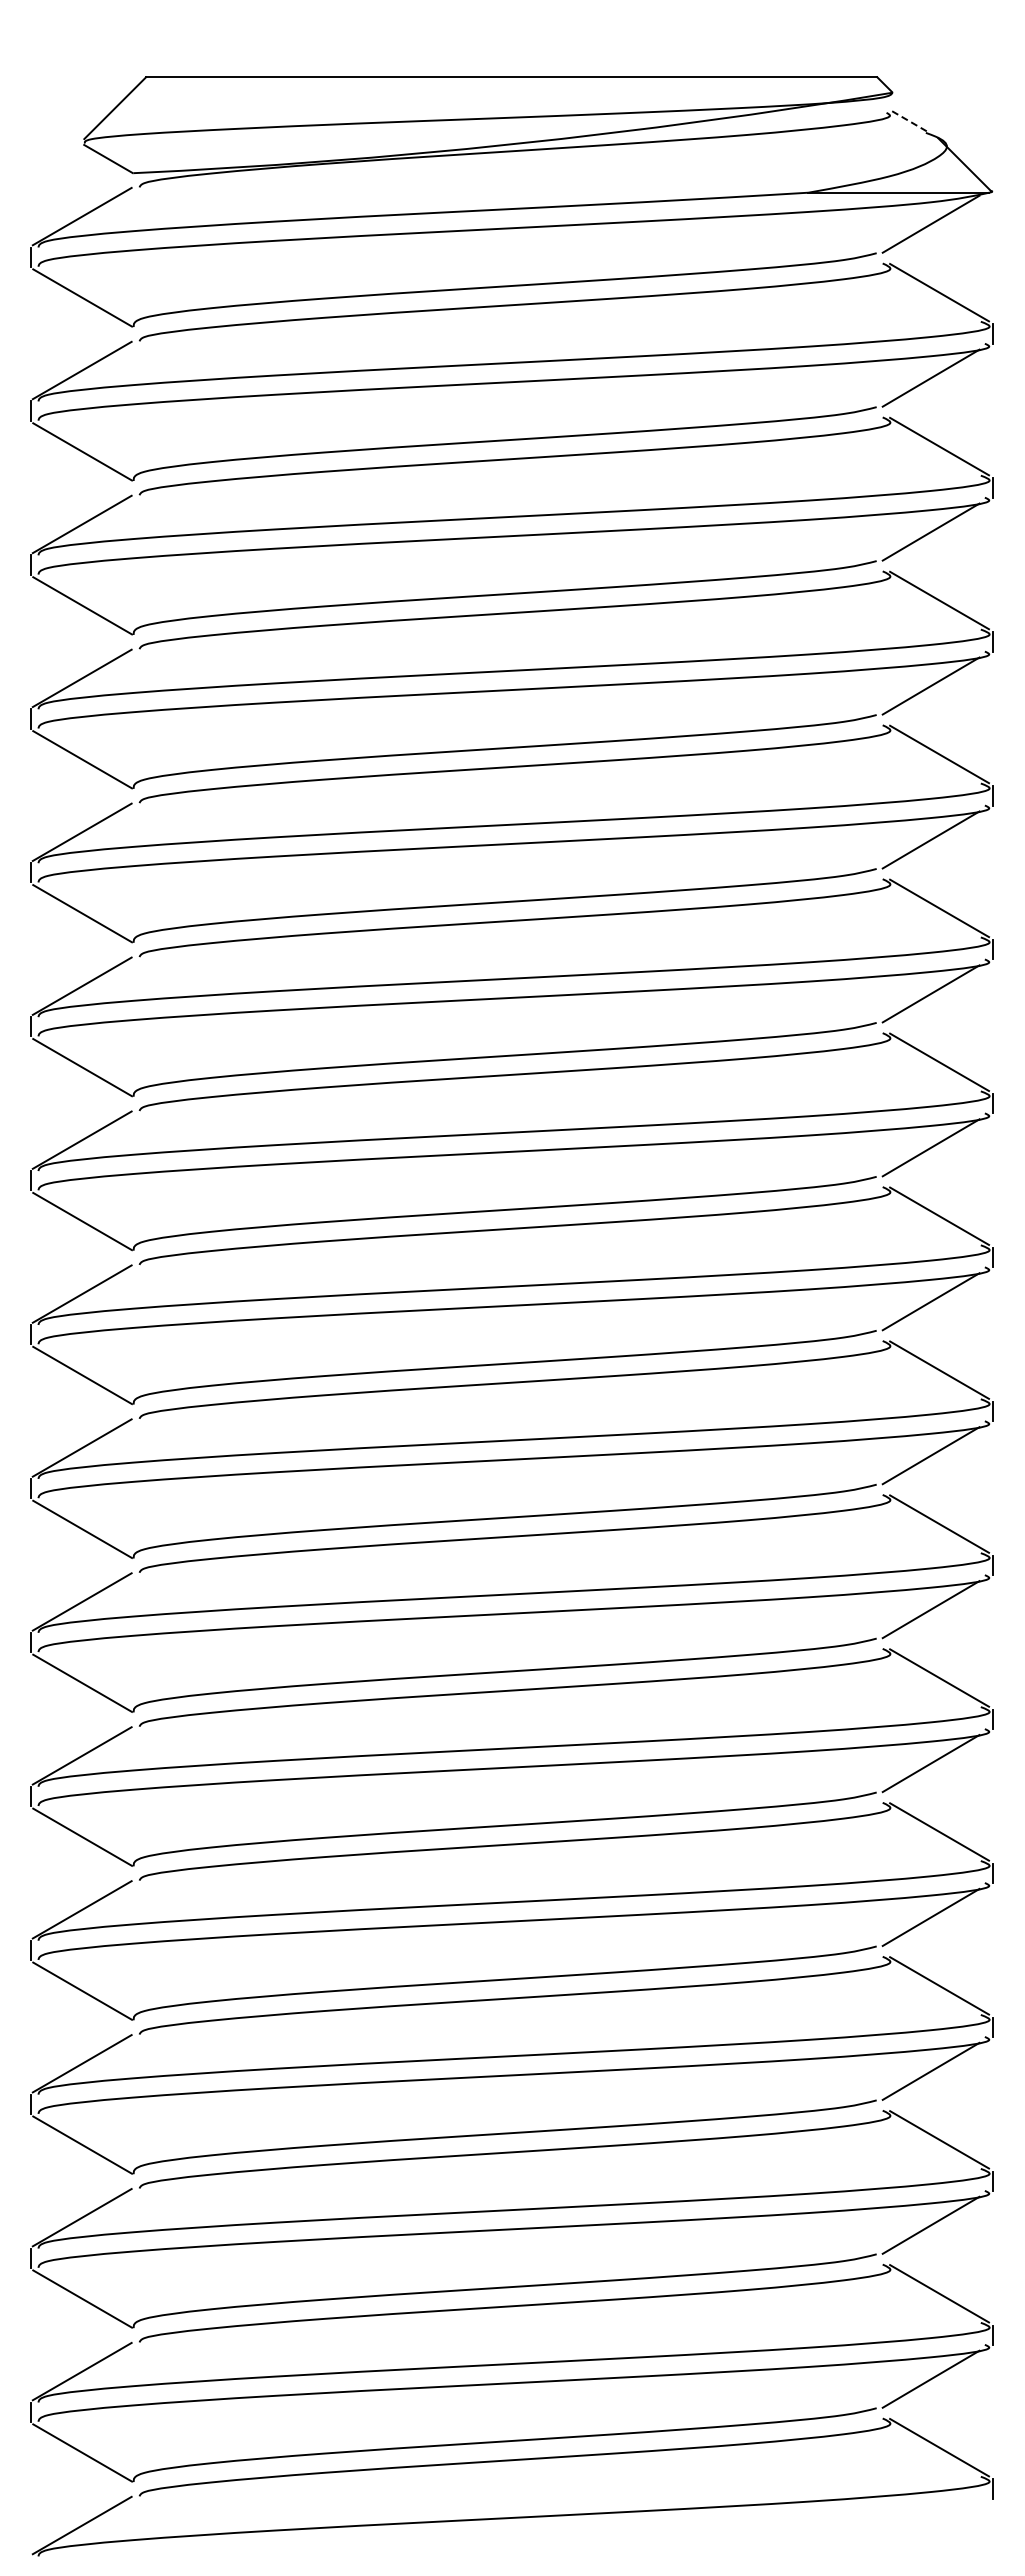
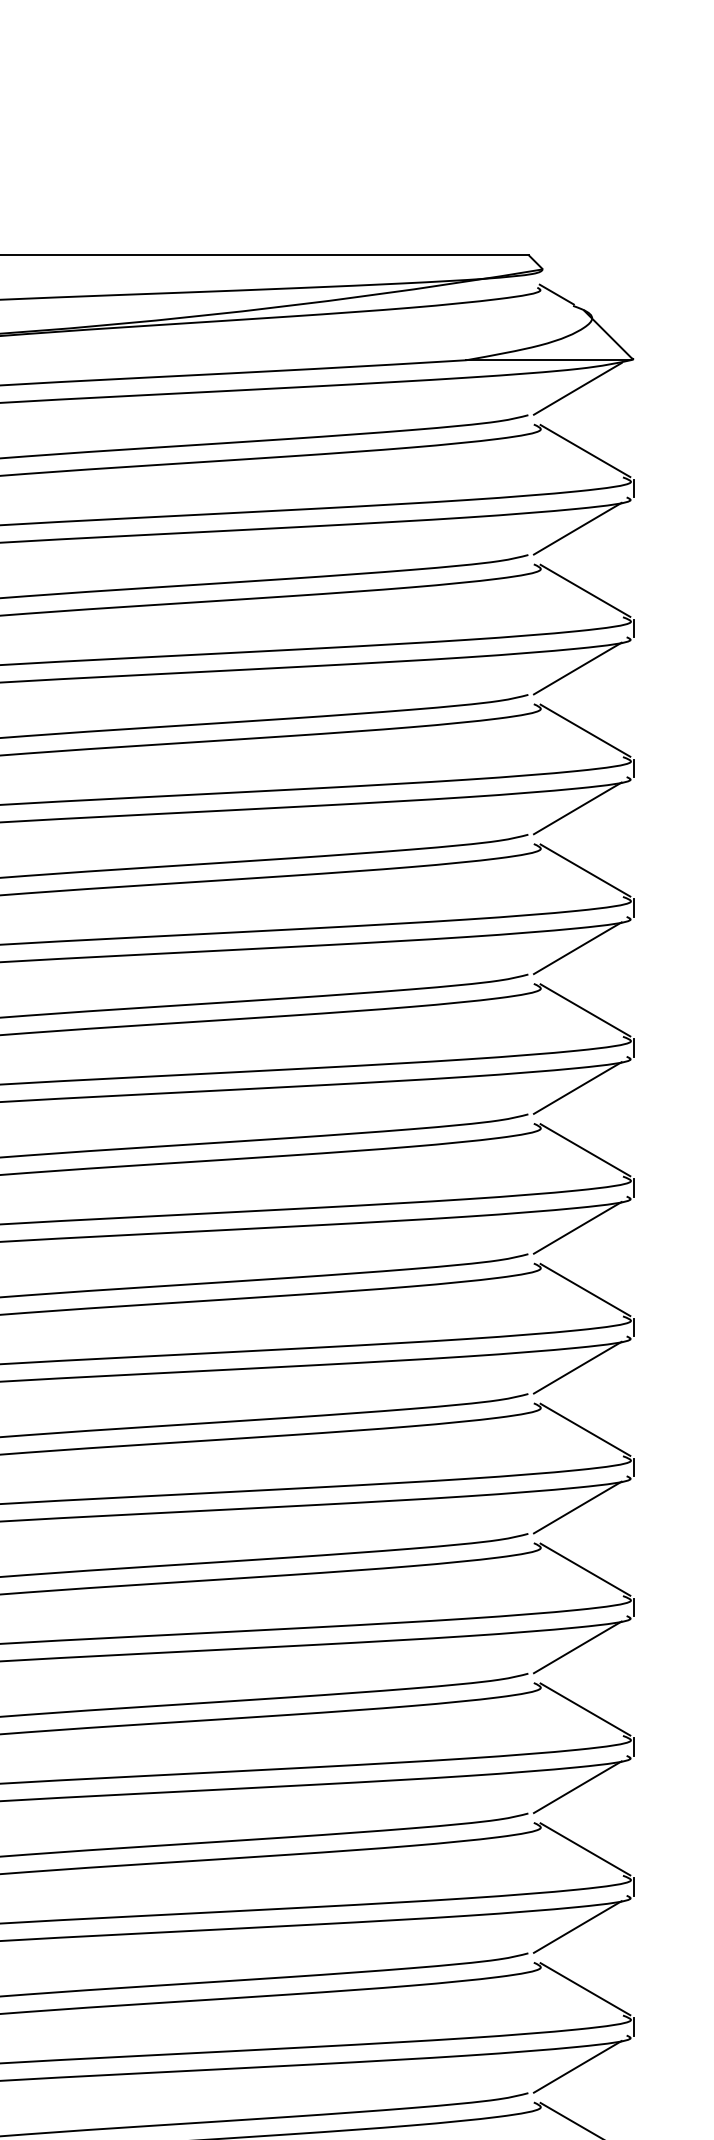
line: (908, 120) -> (557, 294), dashed -> solid

